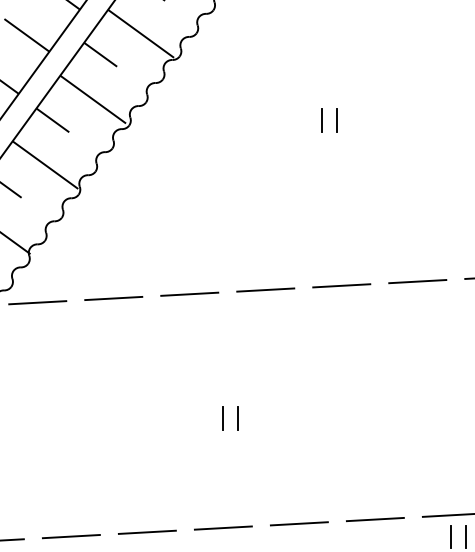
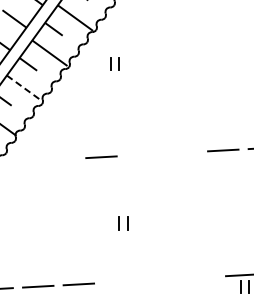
part: (328, 118) -> (114, 63), moved
line: (45, 165) -> (24, 88), solid -> dashed
line: (341, 285) -> (182, 152), removed
line: (264, 289) -> (141, 154), removed
line: (113, 298) -> (60, 159), removed
line: (38, 302) -> (20, 161), removed
line: (375, 519) -> (200, 277), removed
line: (298, 523) -> (159, 279), removed
line: (223, 526) -> (119, 281), removed

